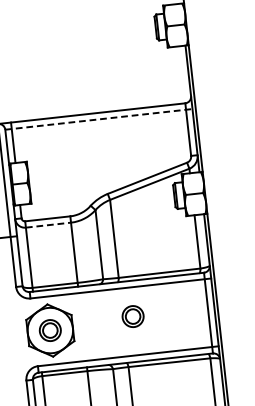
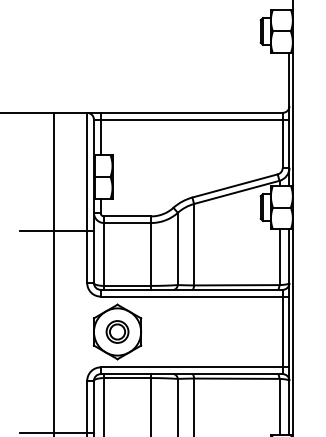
line: (98, 119) -> (191, 119), dashed -> solid
line: (48, 225) -> (127, 223), dashed -> solid
part: (133, 316) -> (204, 326), removed

